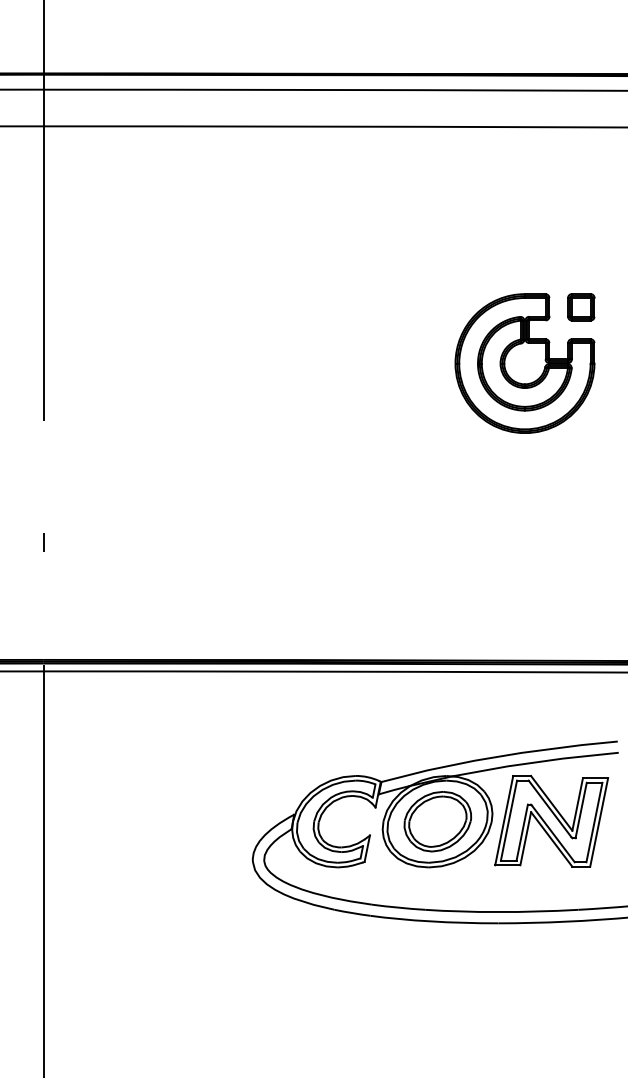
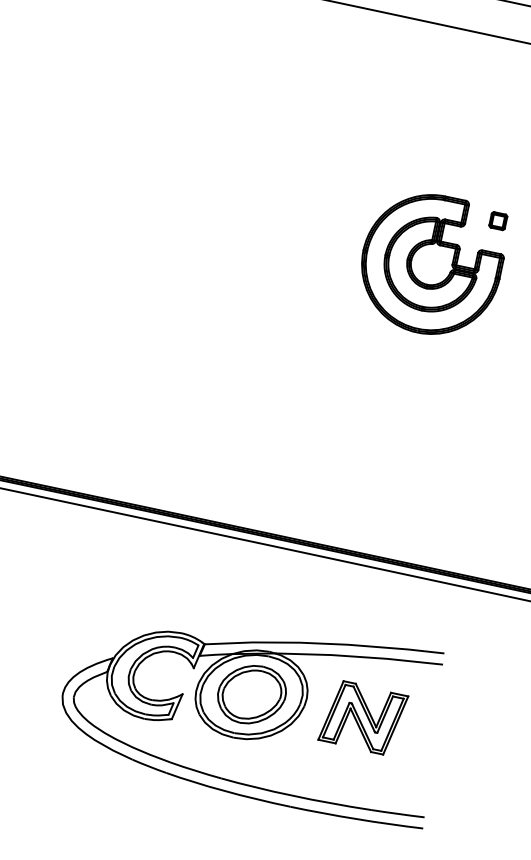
part: (581, 307) -> (498, 221), size x0.6
part: (551, 820) -> (363, 717), size x0.7

